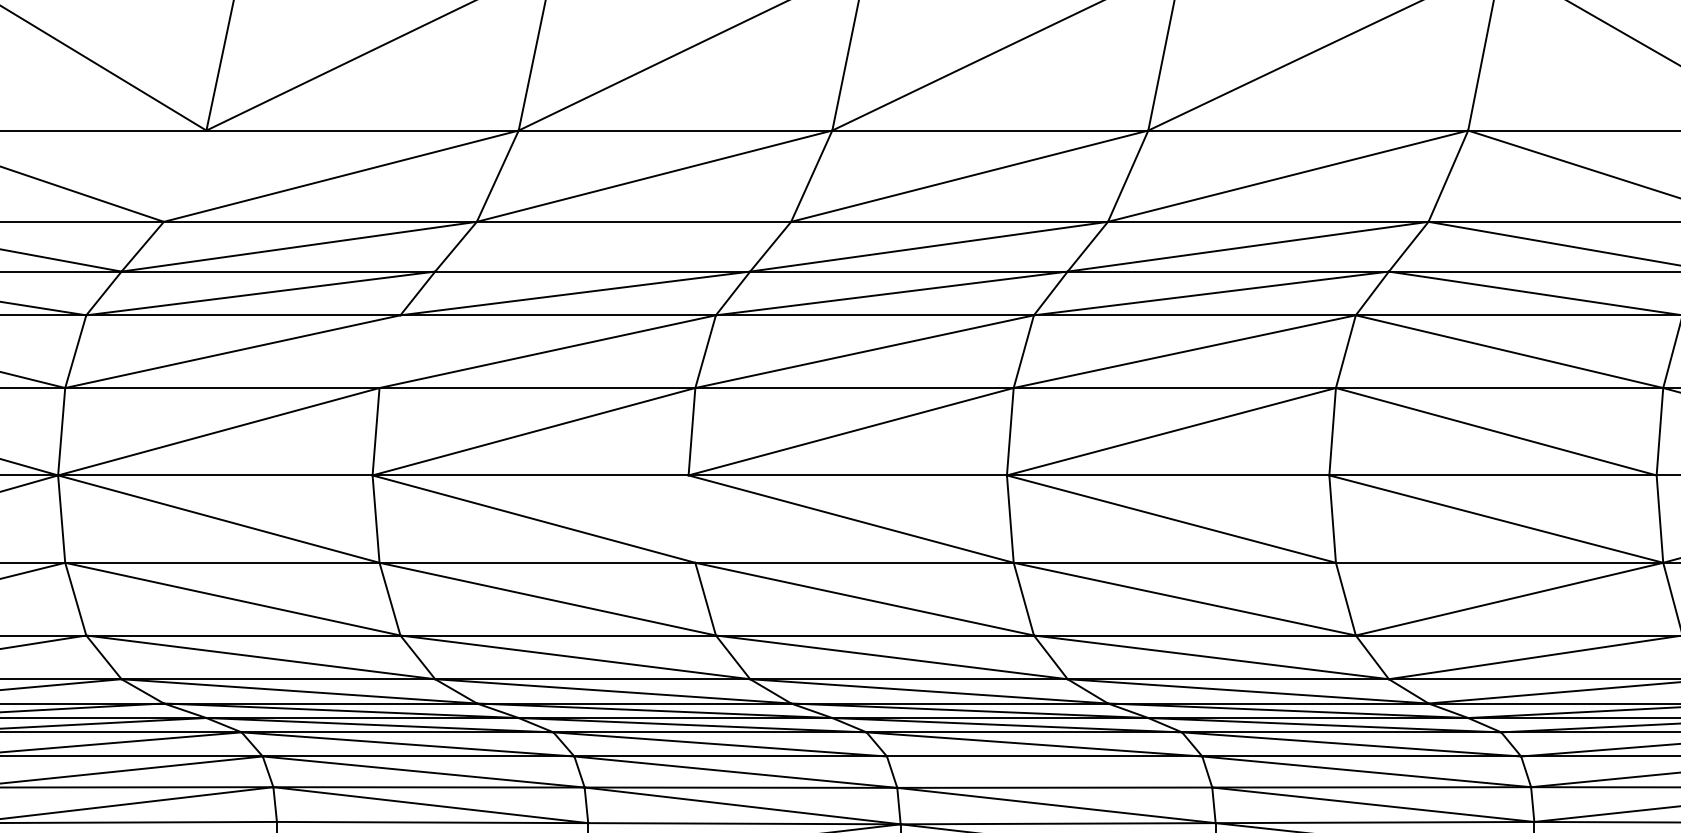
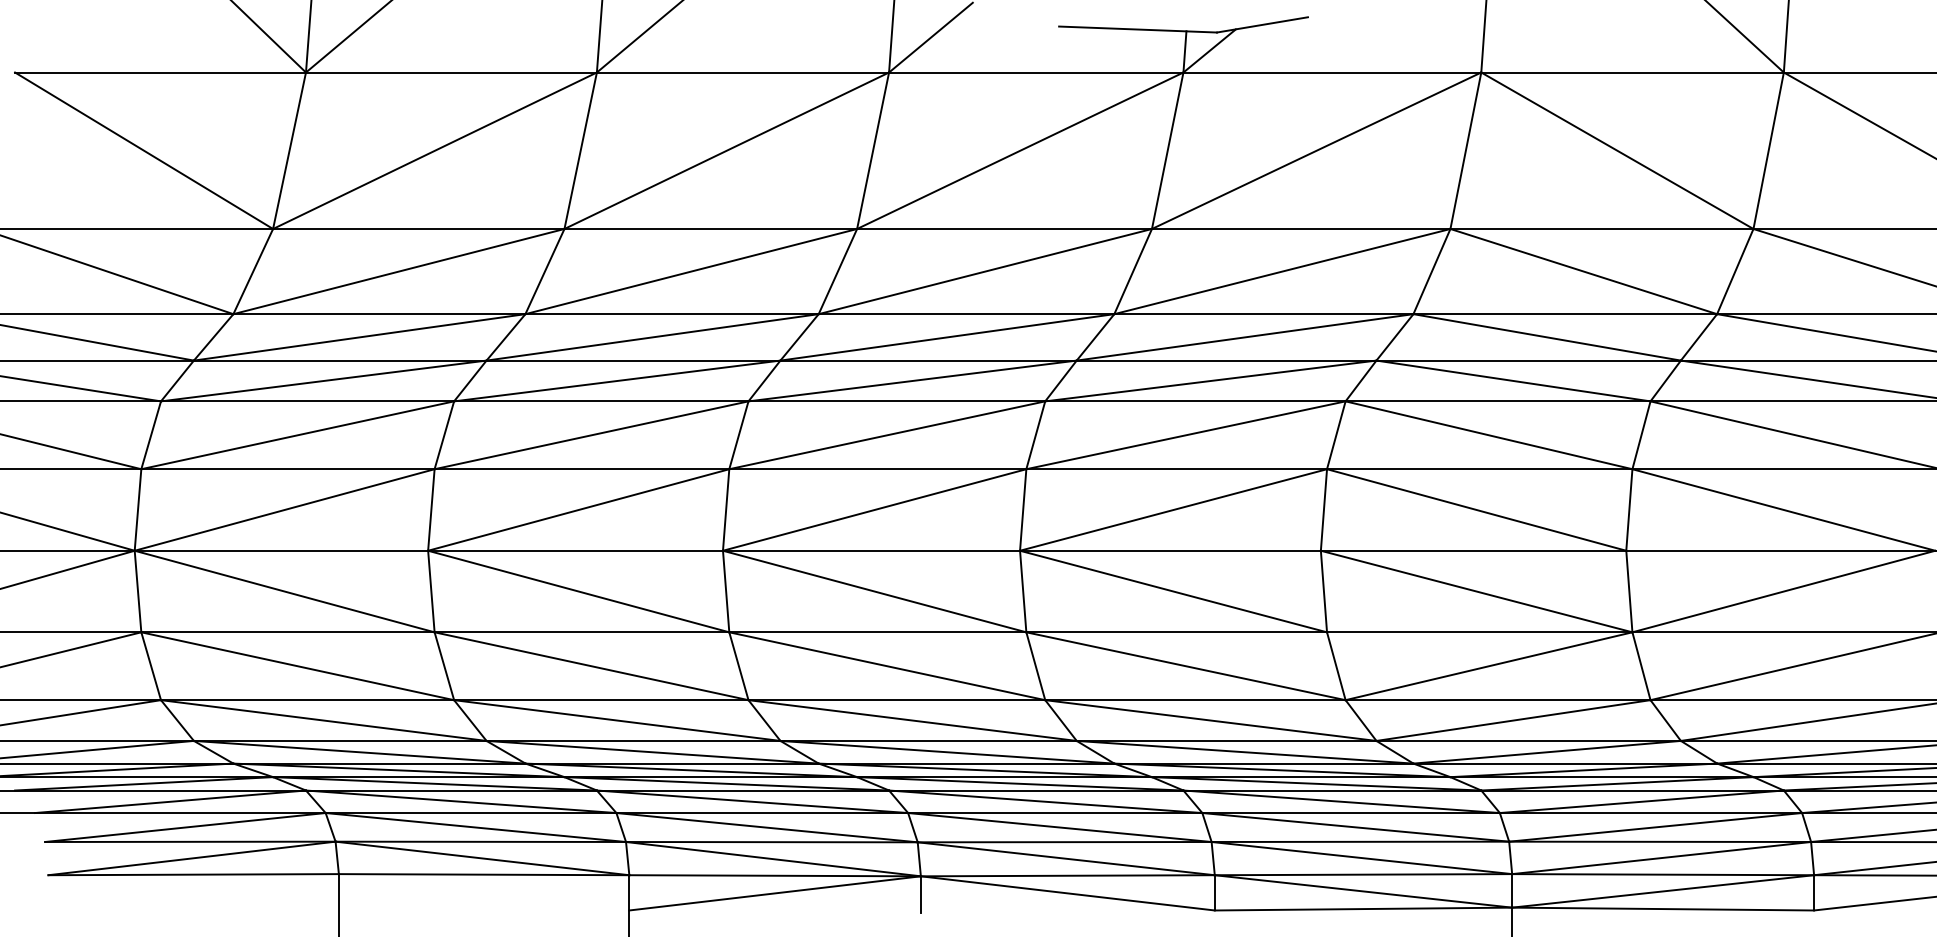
line: (185, 176) -> (253, 271), added
line: (613, 246) -> (652, 337), added
line: (390, 351) -> (444, 435), added
line: (692, 519) -> (726, 591), added
line: (1049, 771) -> (1059, 827), added

